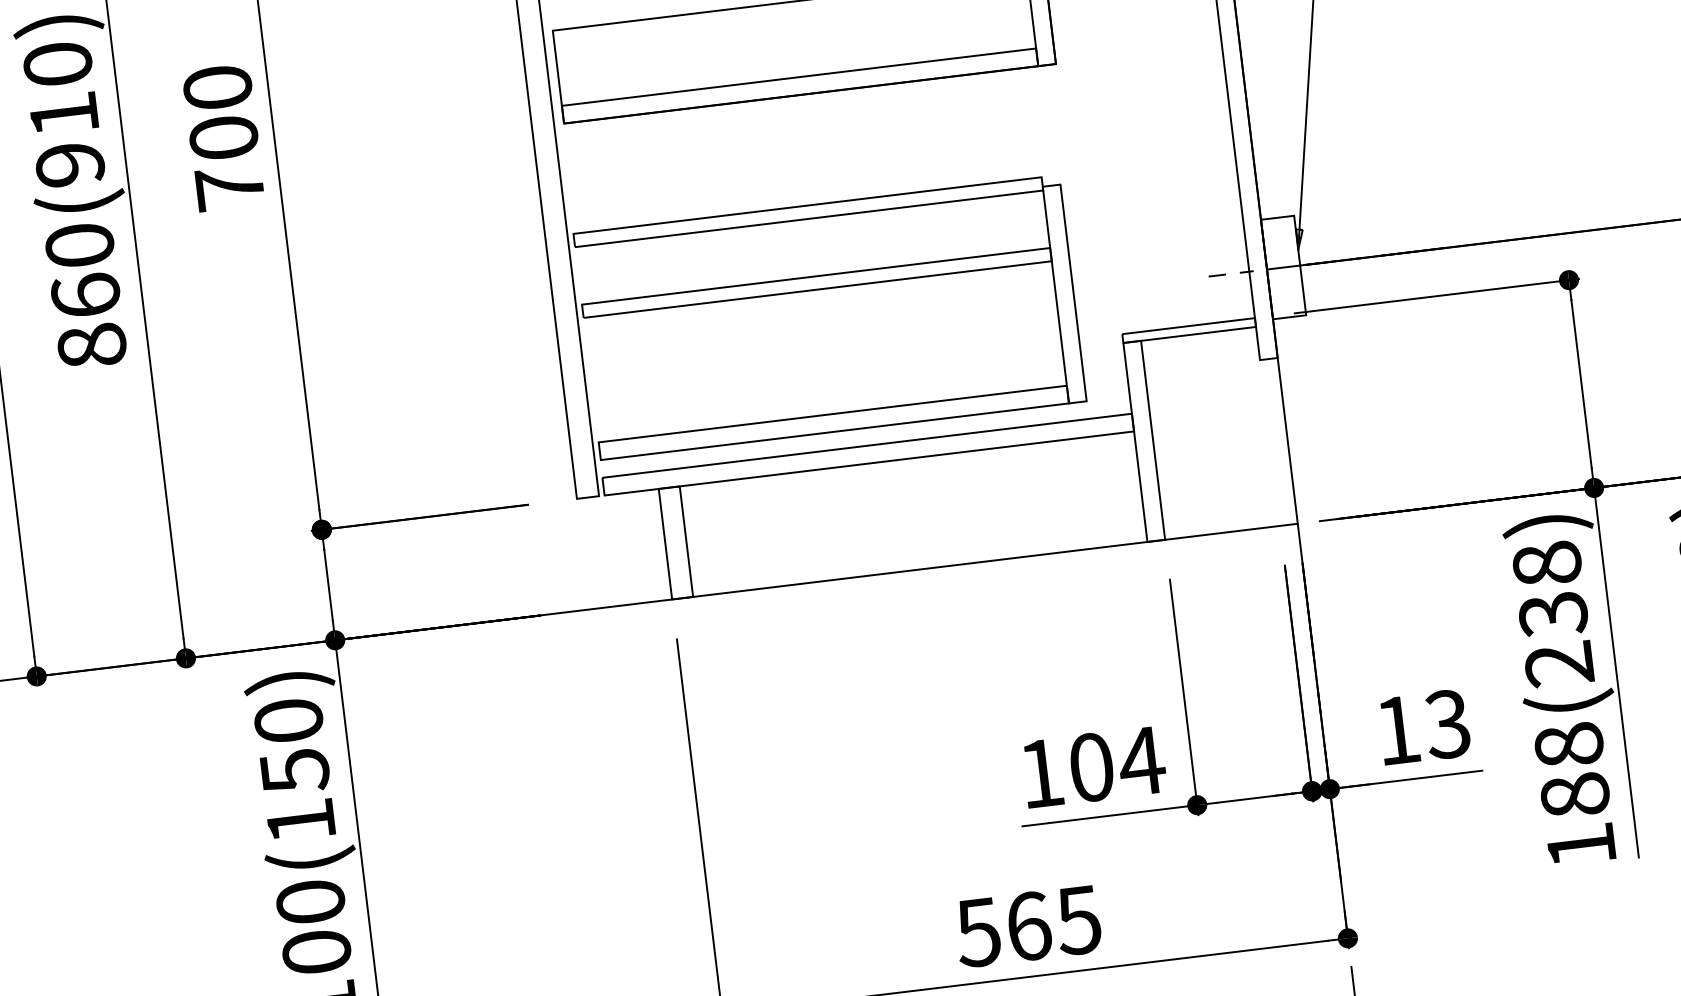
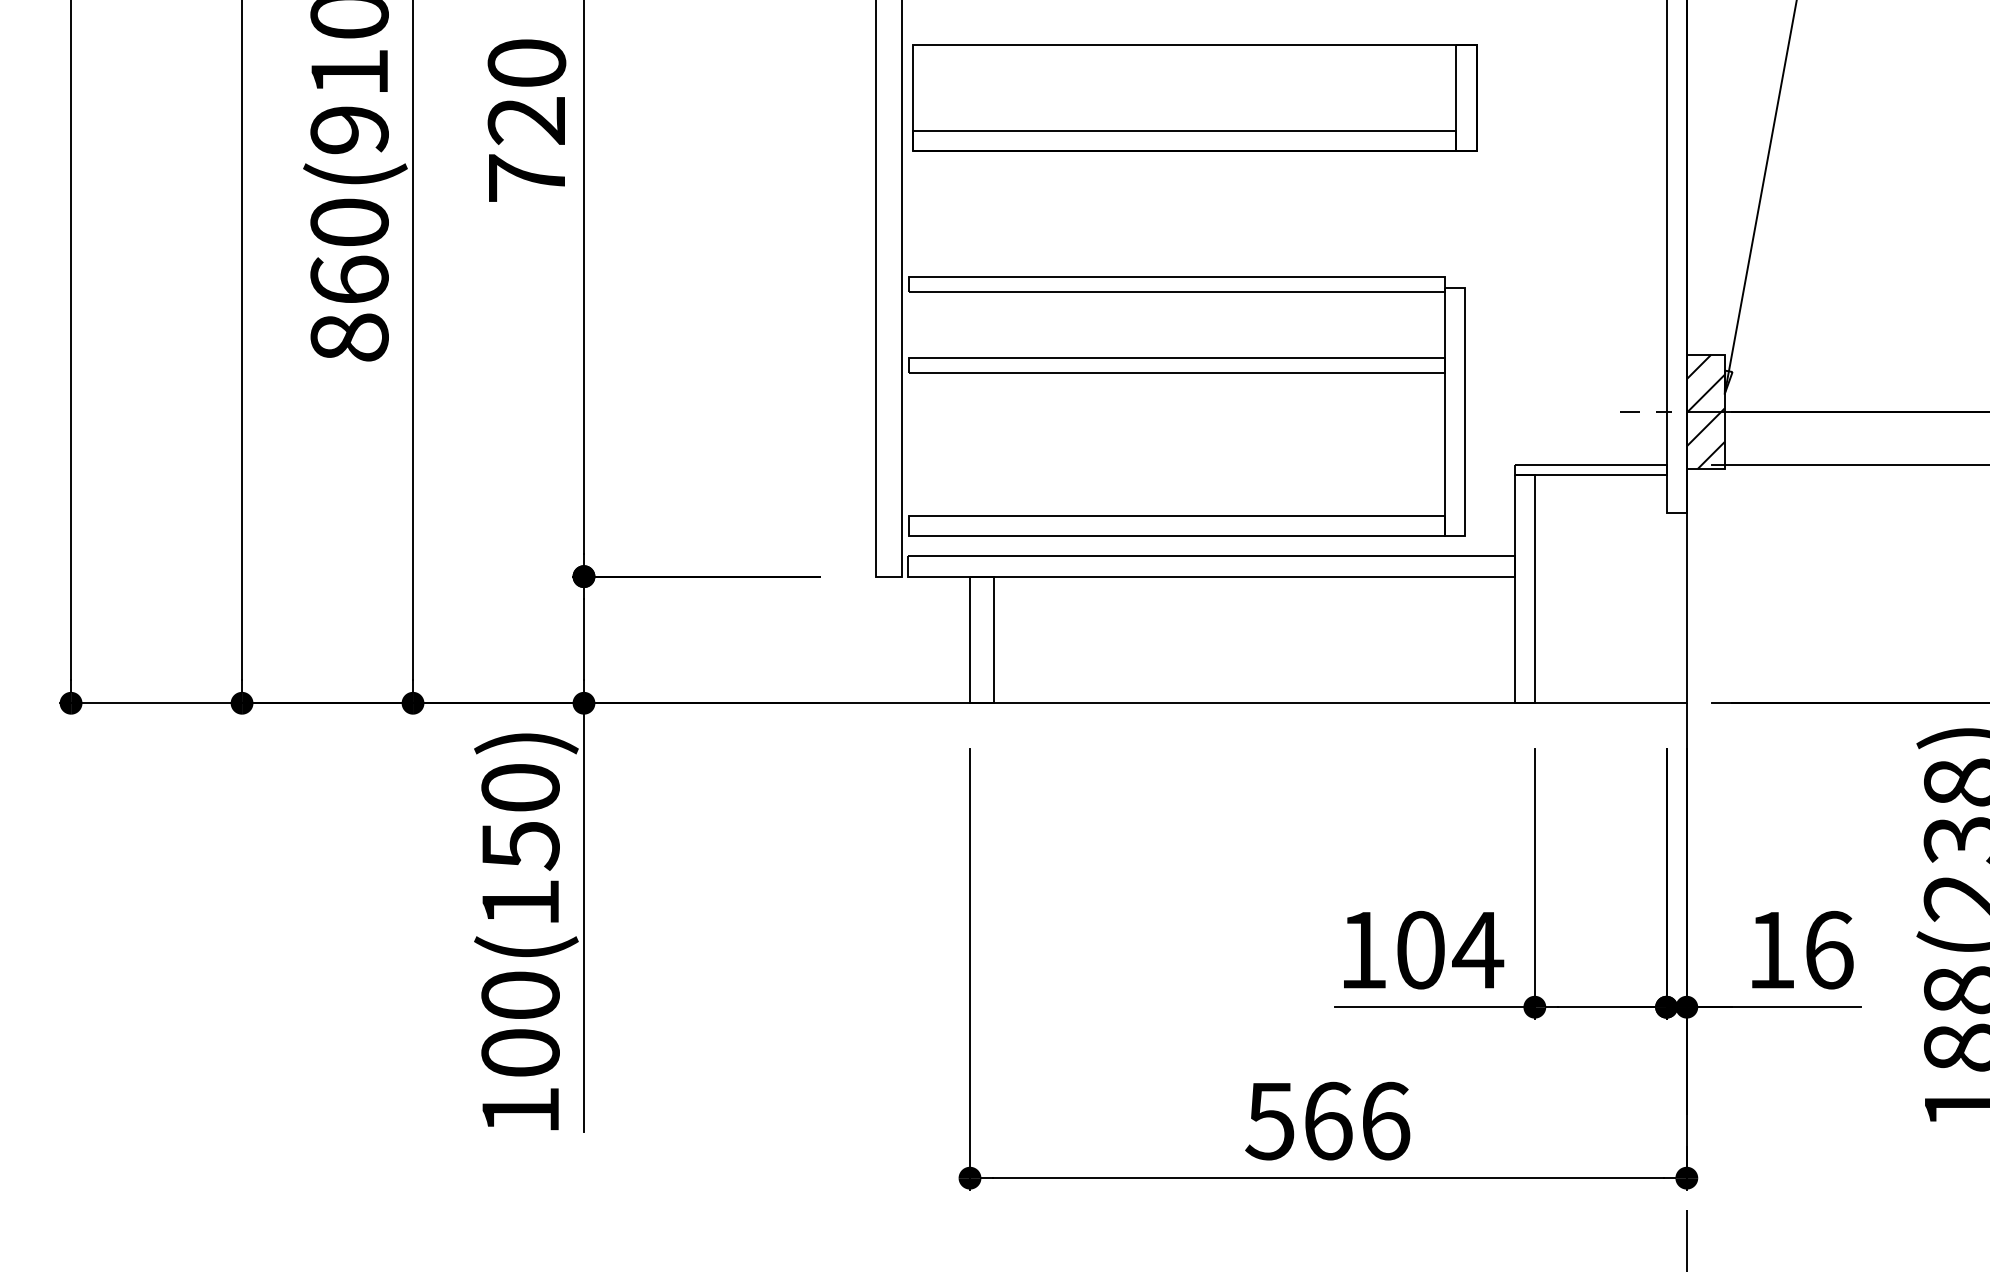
text: (223, 138) -> (526, 121), 700 -> 720
hatch: (1283, 267) -> (1705, 411), added
text: (1447, 723) -> (1828, 949), 13 -> 16
text: (1078, 919) -> (1385, 1120), 565 -> 566

